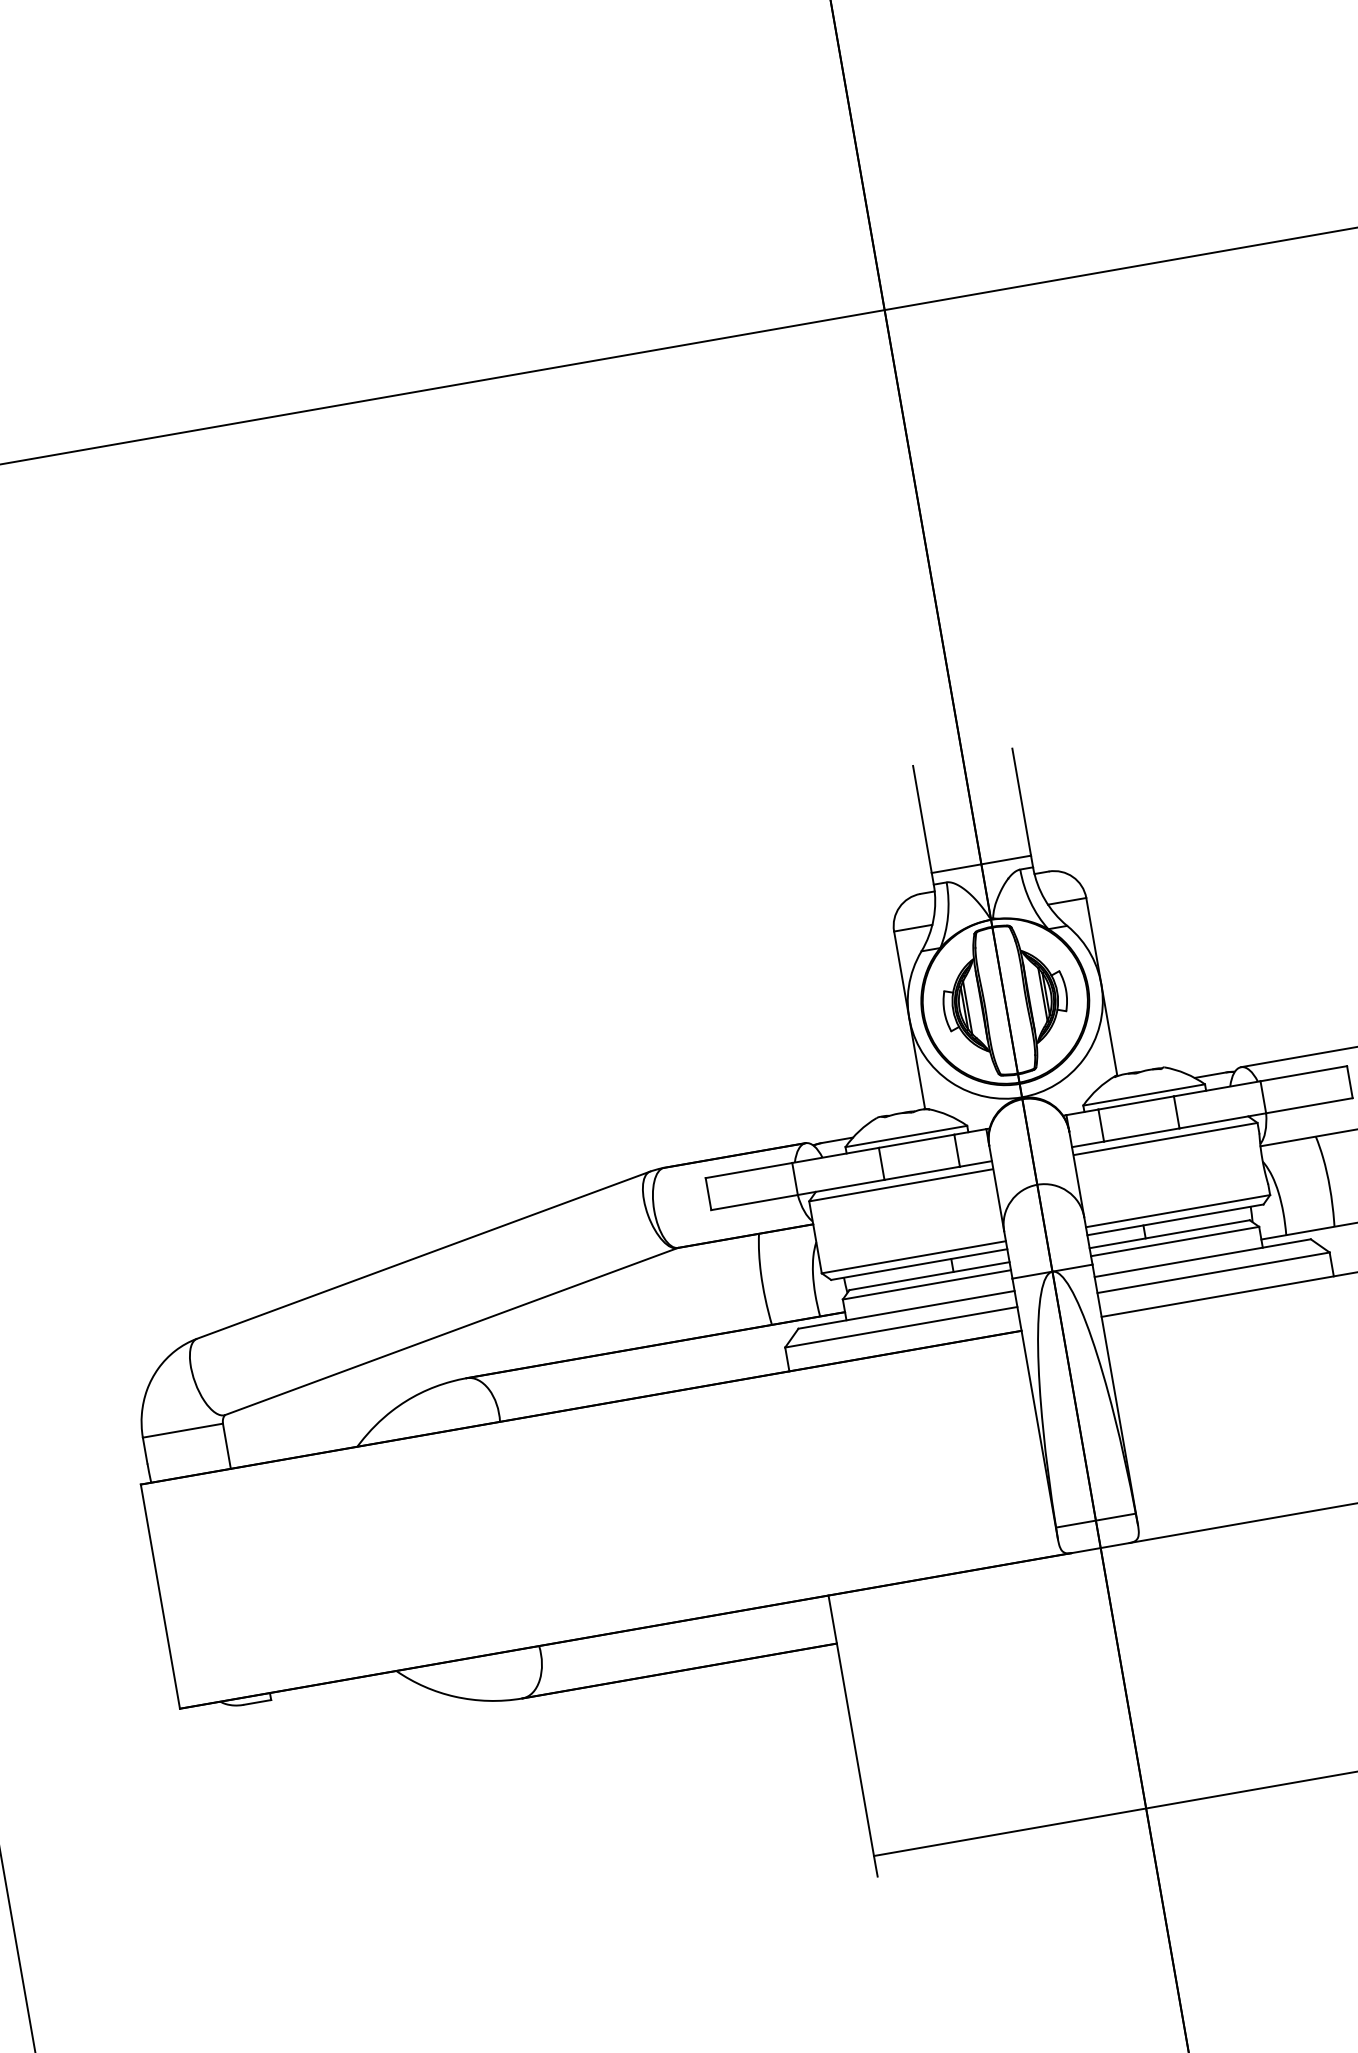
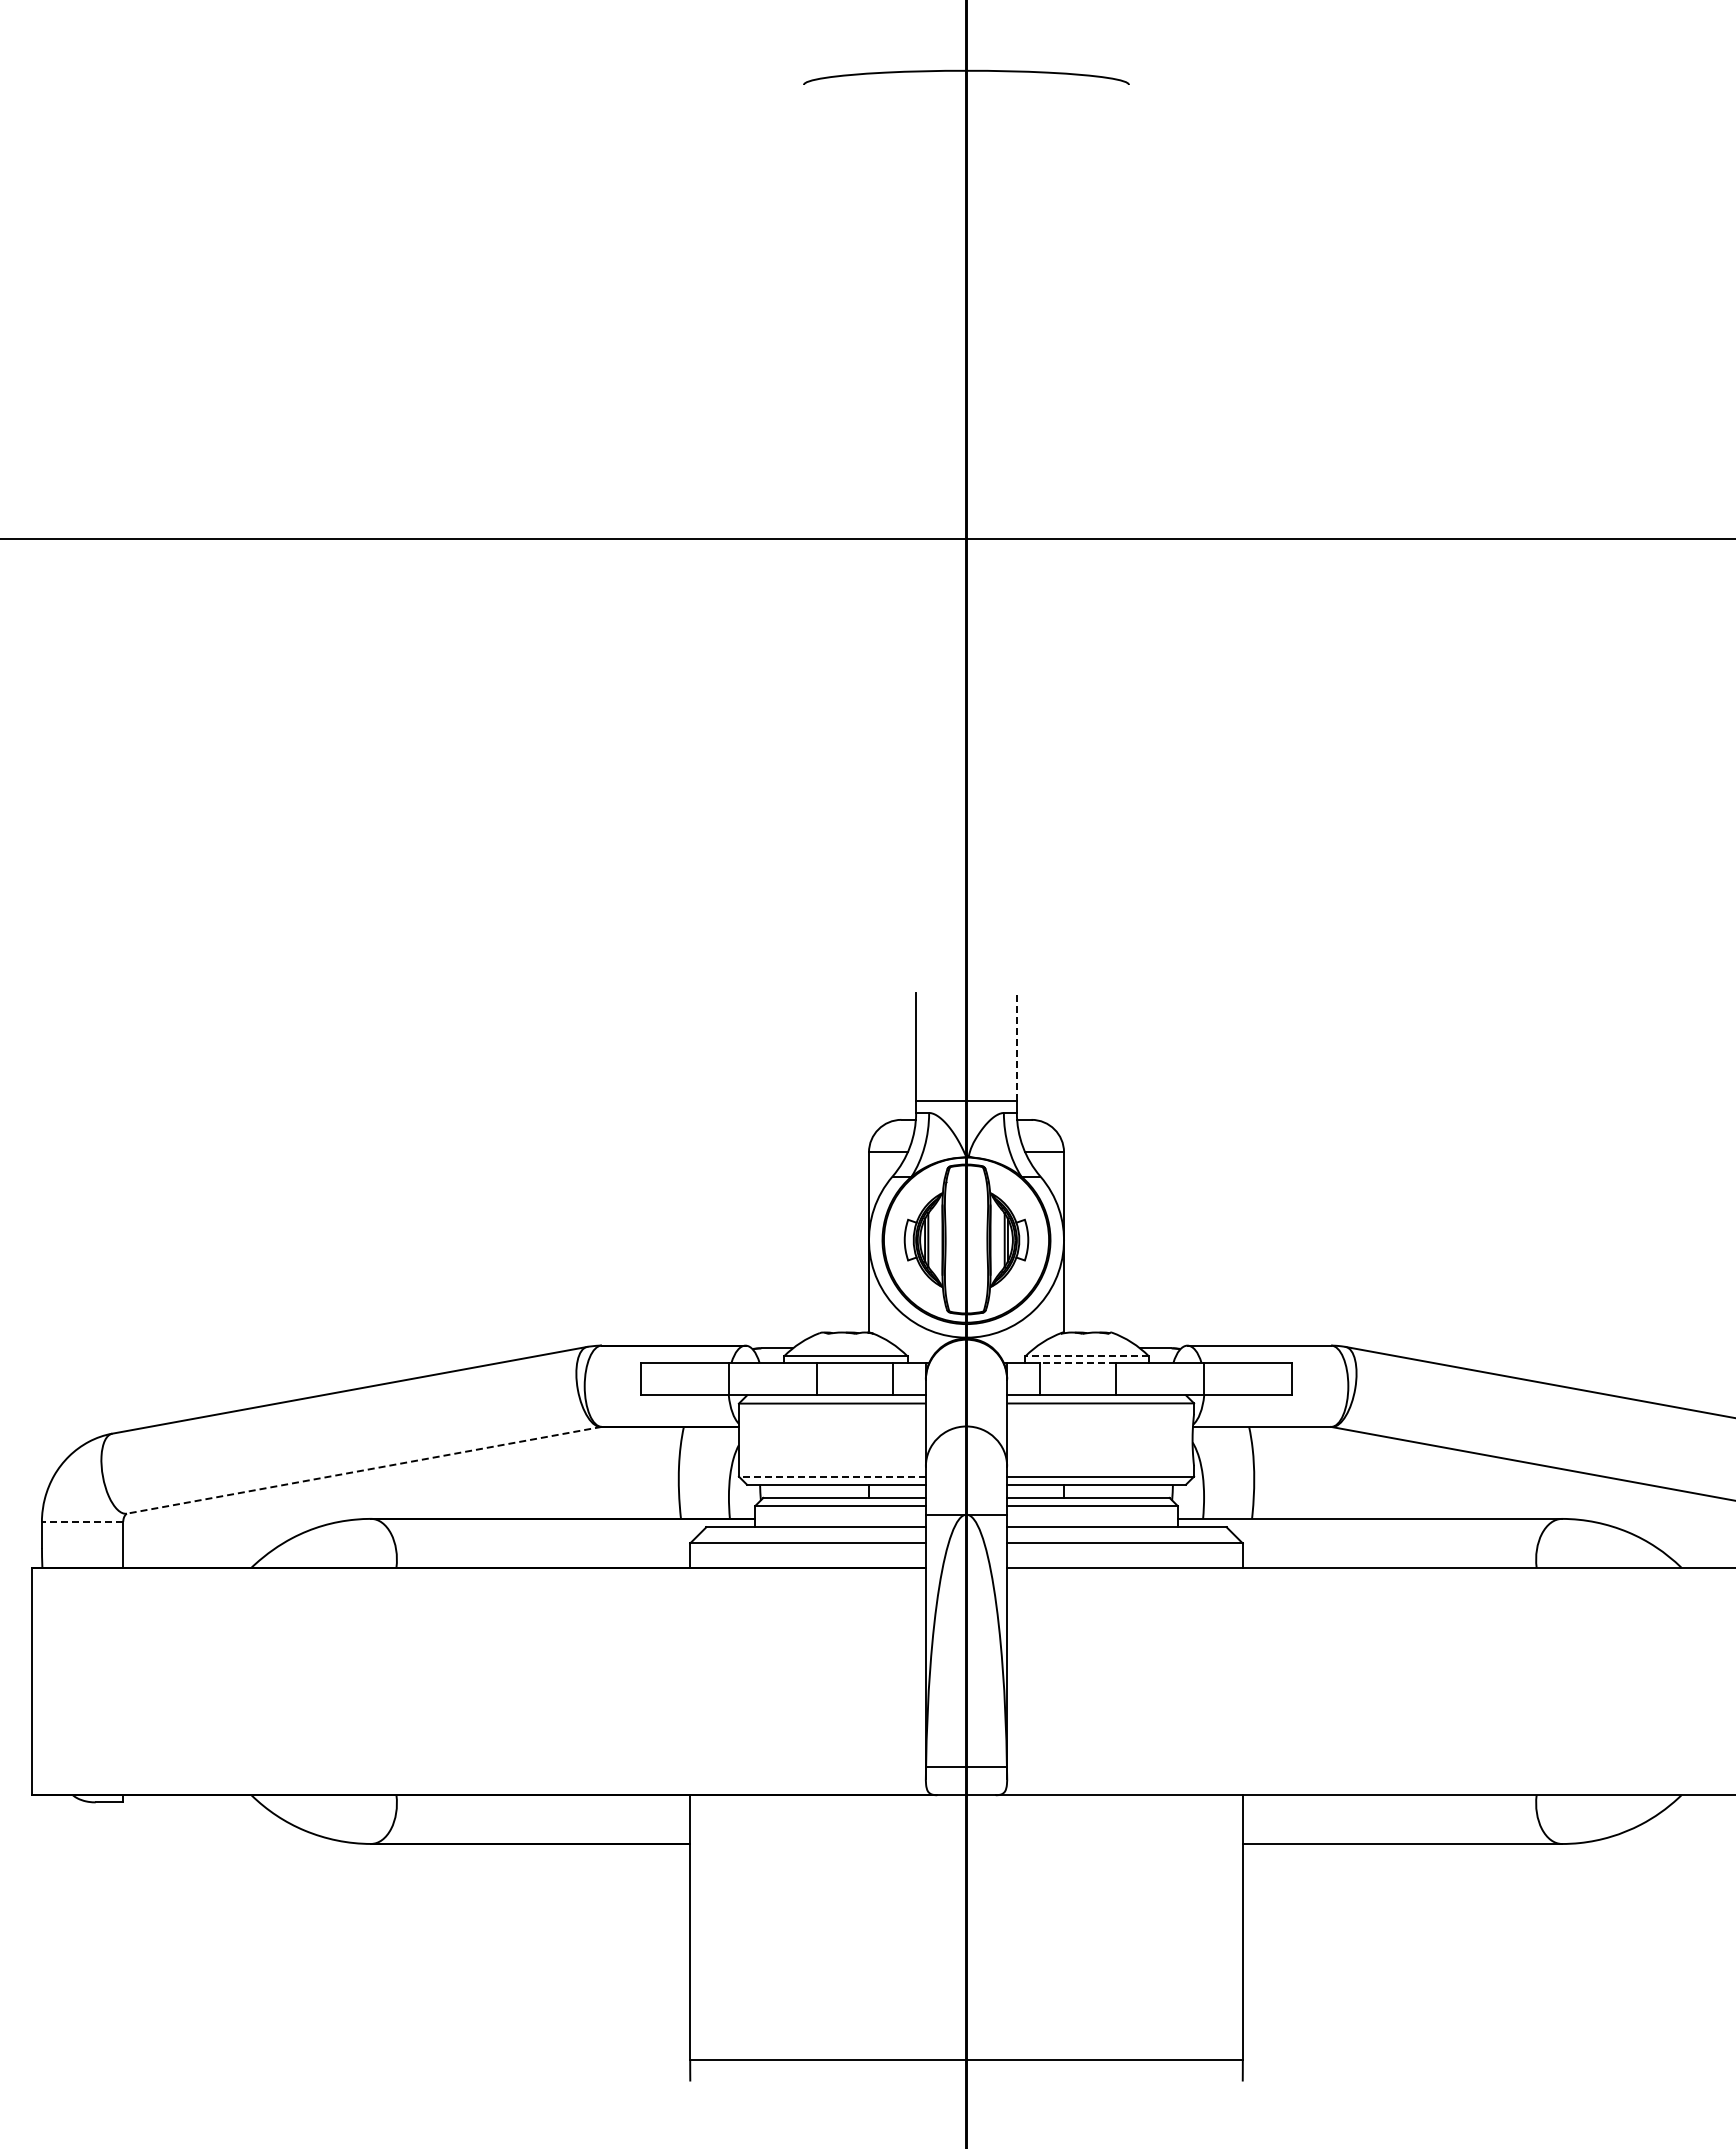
line: (1021, 801) -> (1016, 1046), solid -> dashed
line: (1144, 1095) -> (1087, 1356), solid -> dashed
line: (1135, 1102) -> (1077, 1362), solid -> dashed
line: (912, 1257) -> (831, 1476), solid -> dashed
line: (450, 1331) -> (363, 1470), solid -> dashed
line: (182, 1430) -> (82, 1521), solid -> dashed

